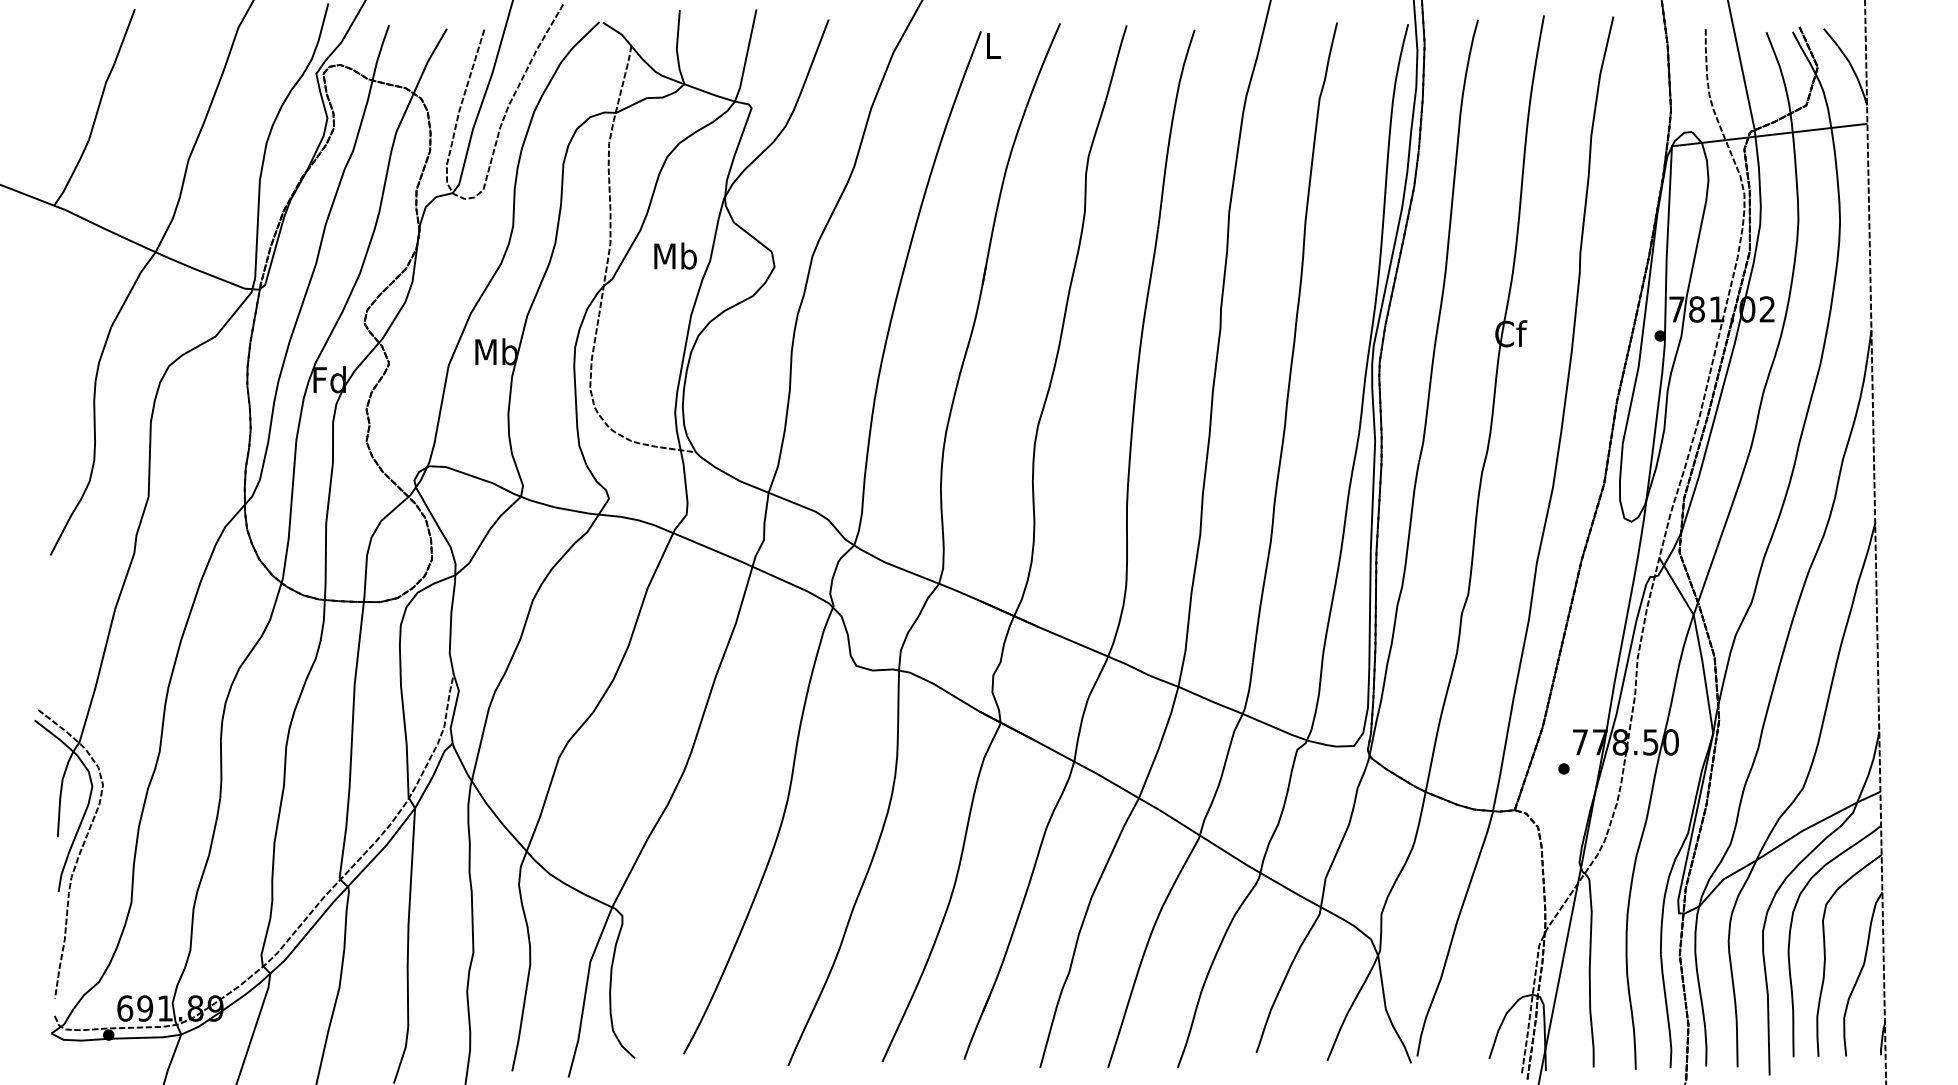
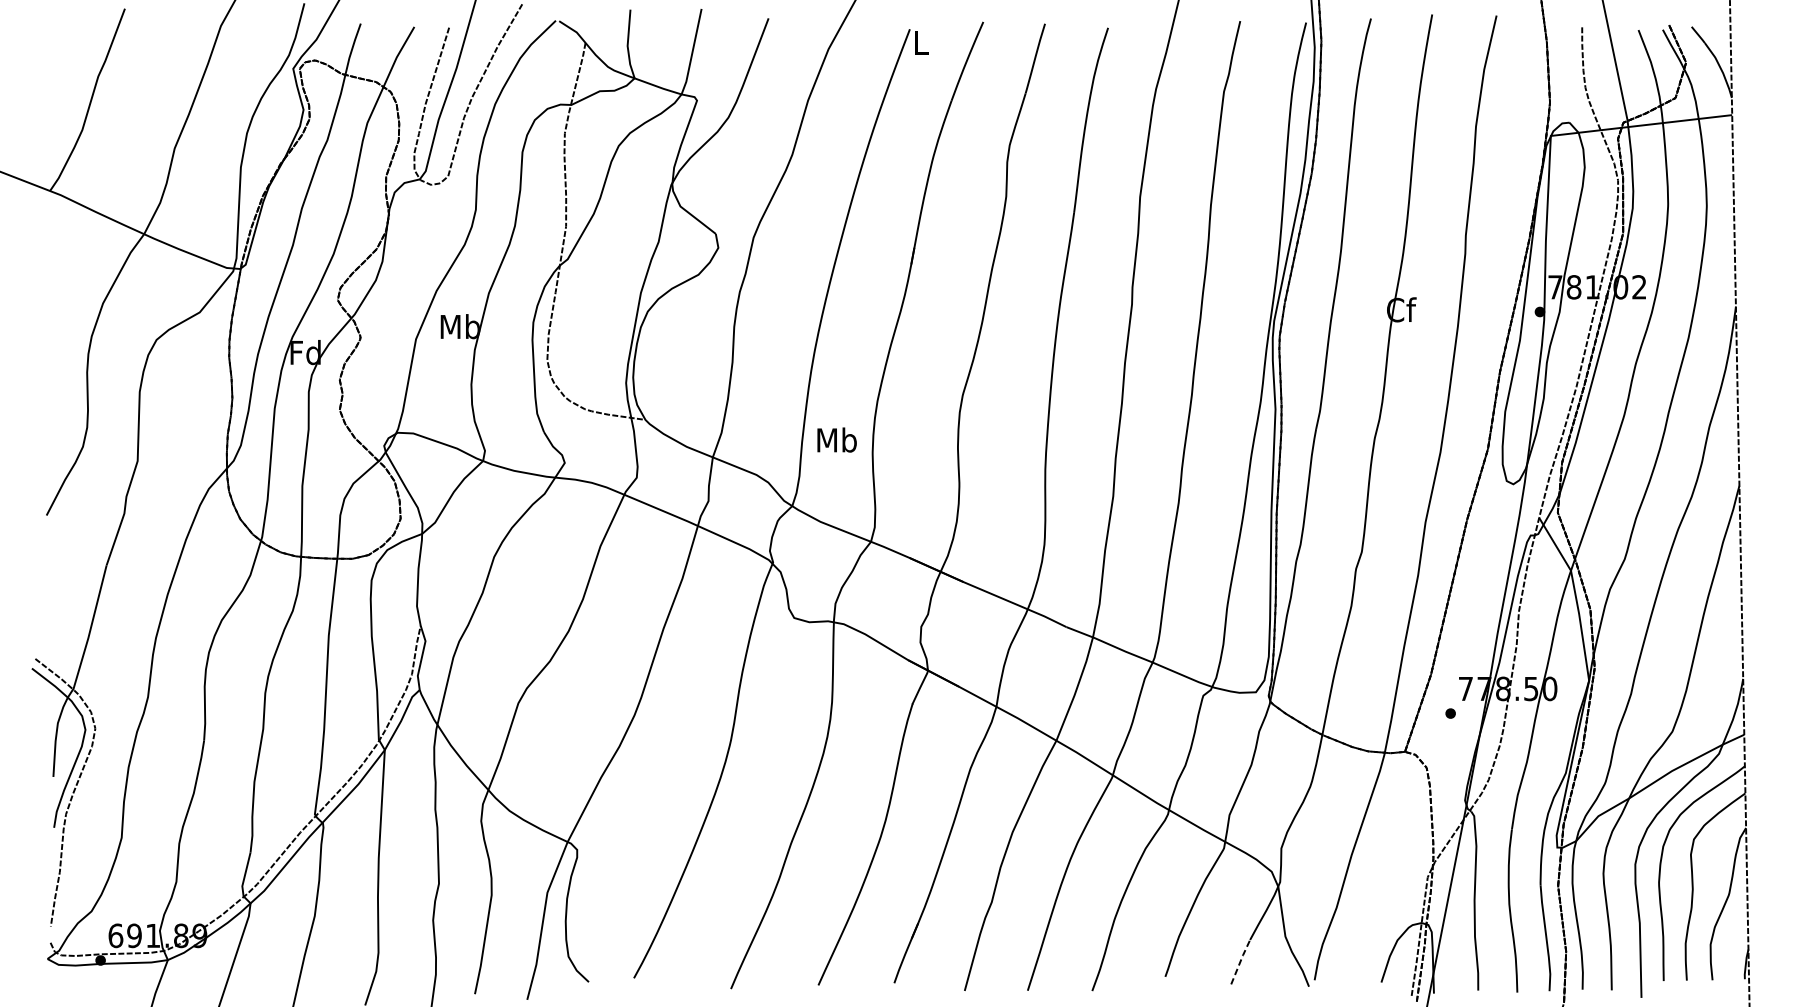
text: (675, 255) -> (837, 439), moved
line: (1337, 1036) -> (1240, 961), solid -> dashed

